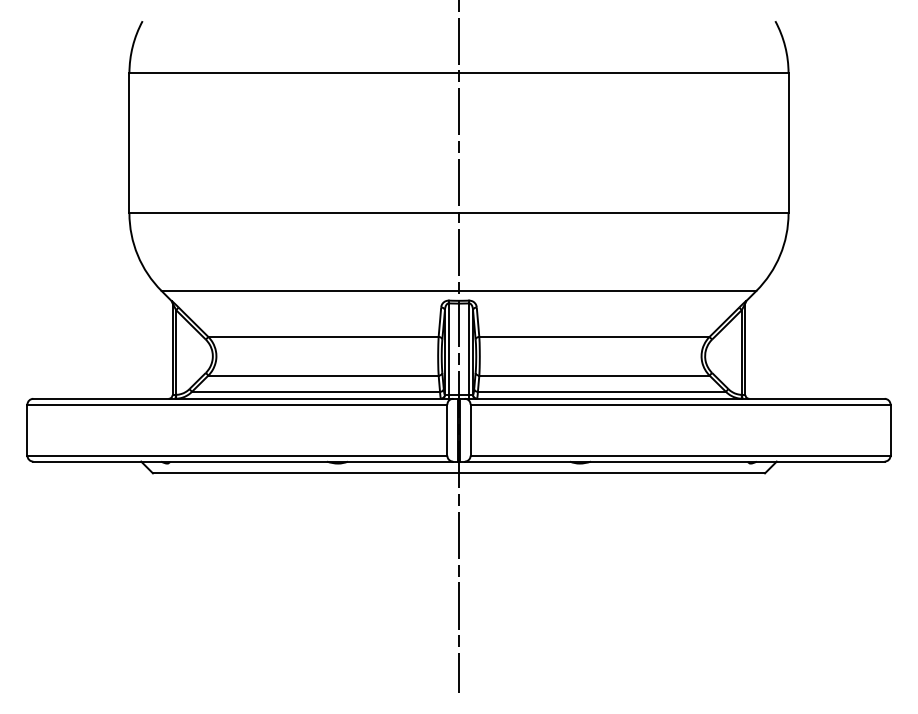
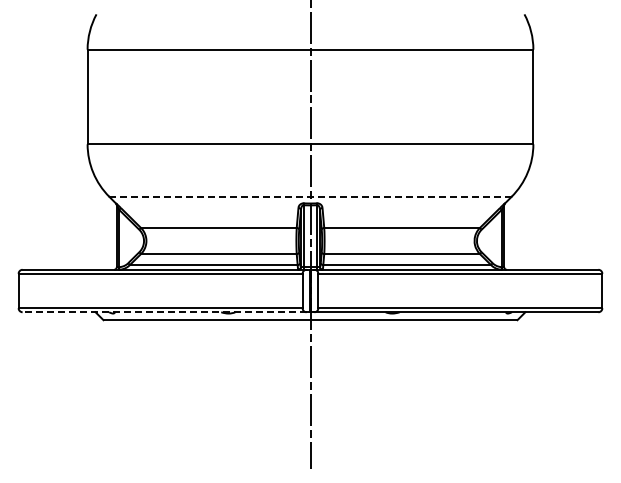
line: (459, 290) -> (310, 196), solid -> dashed
line: (243, 461) -> (164, 312), solid -> dashed

